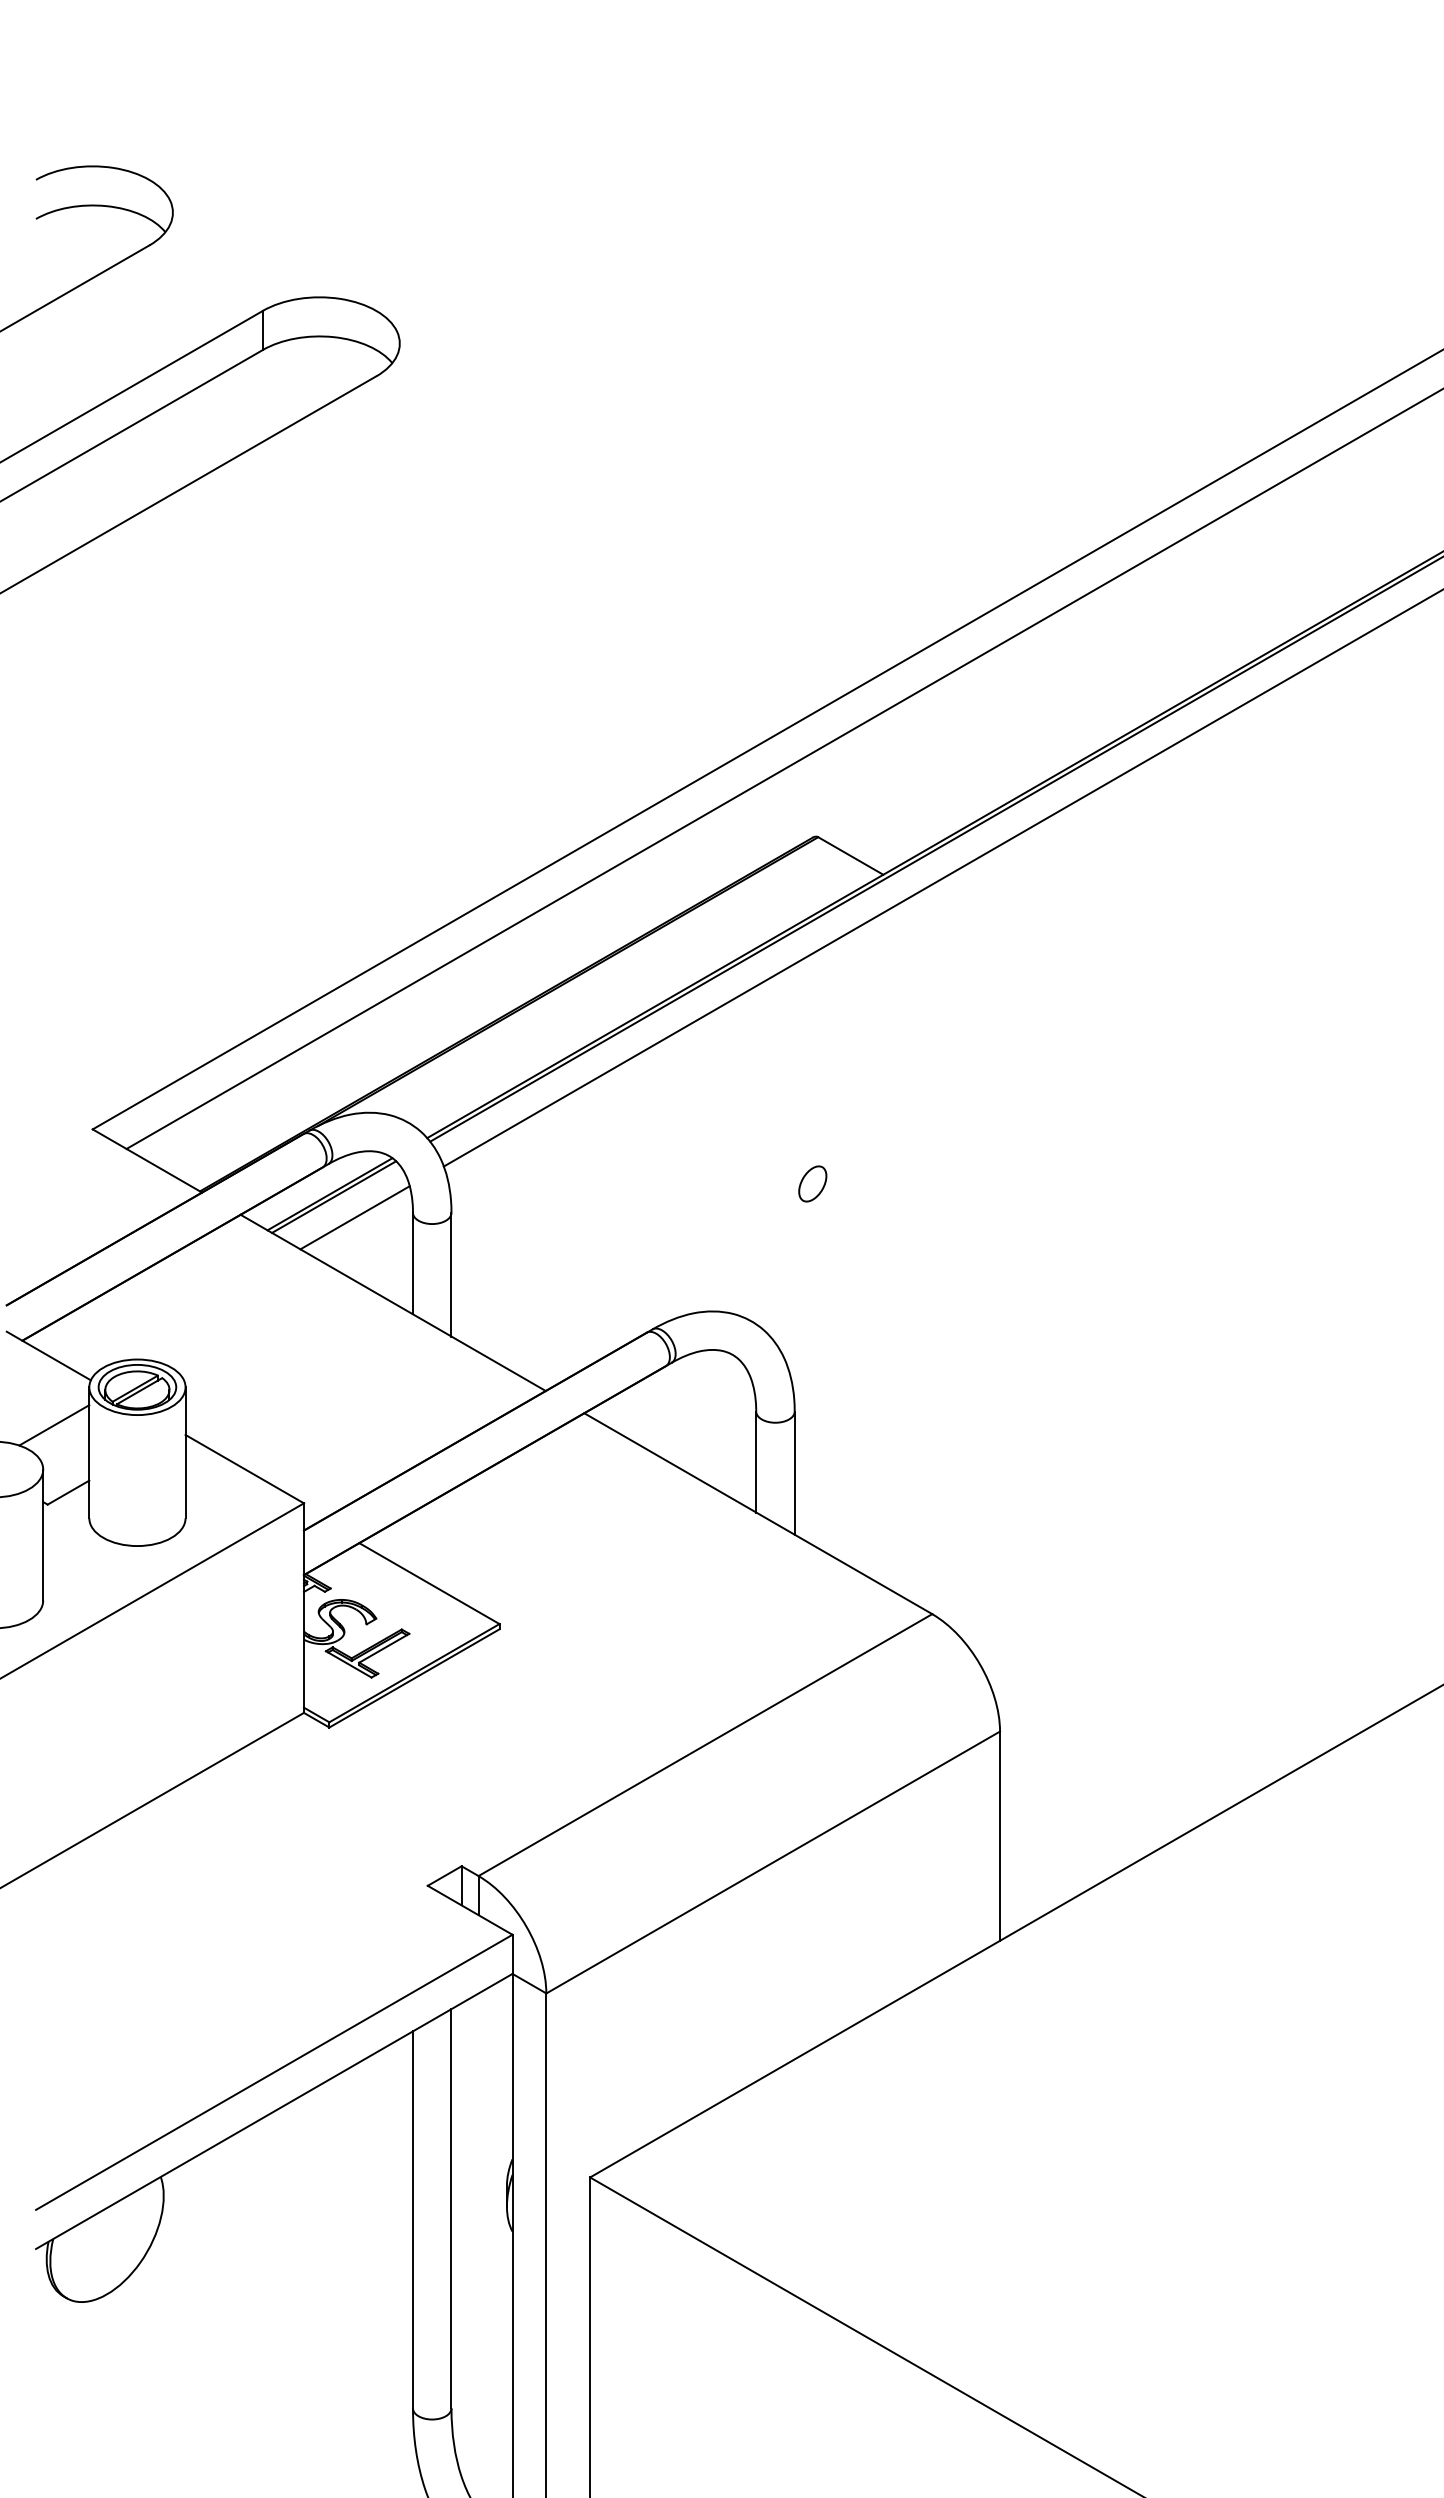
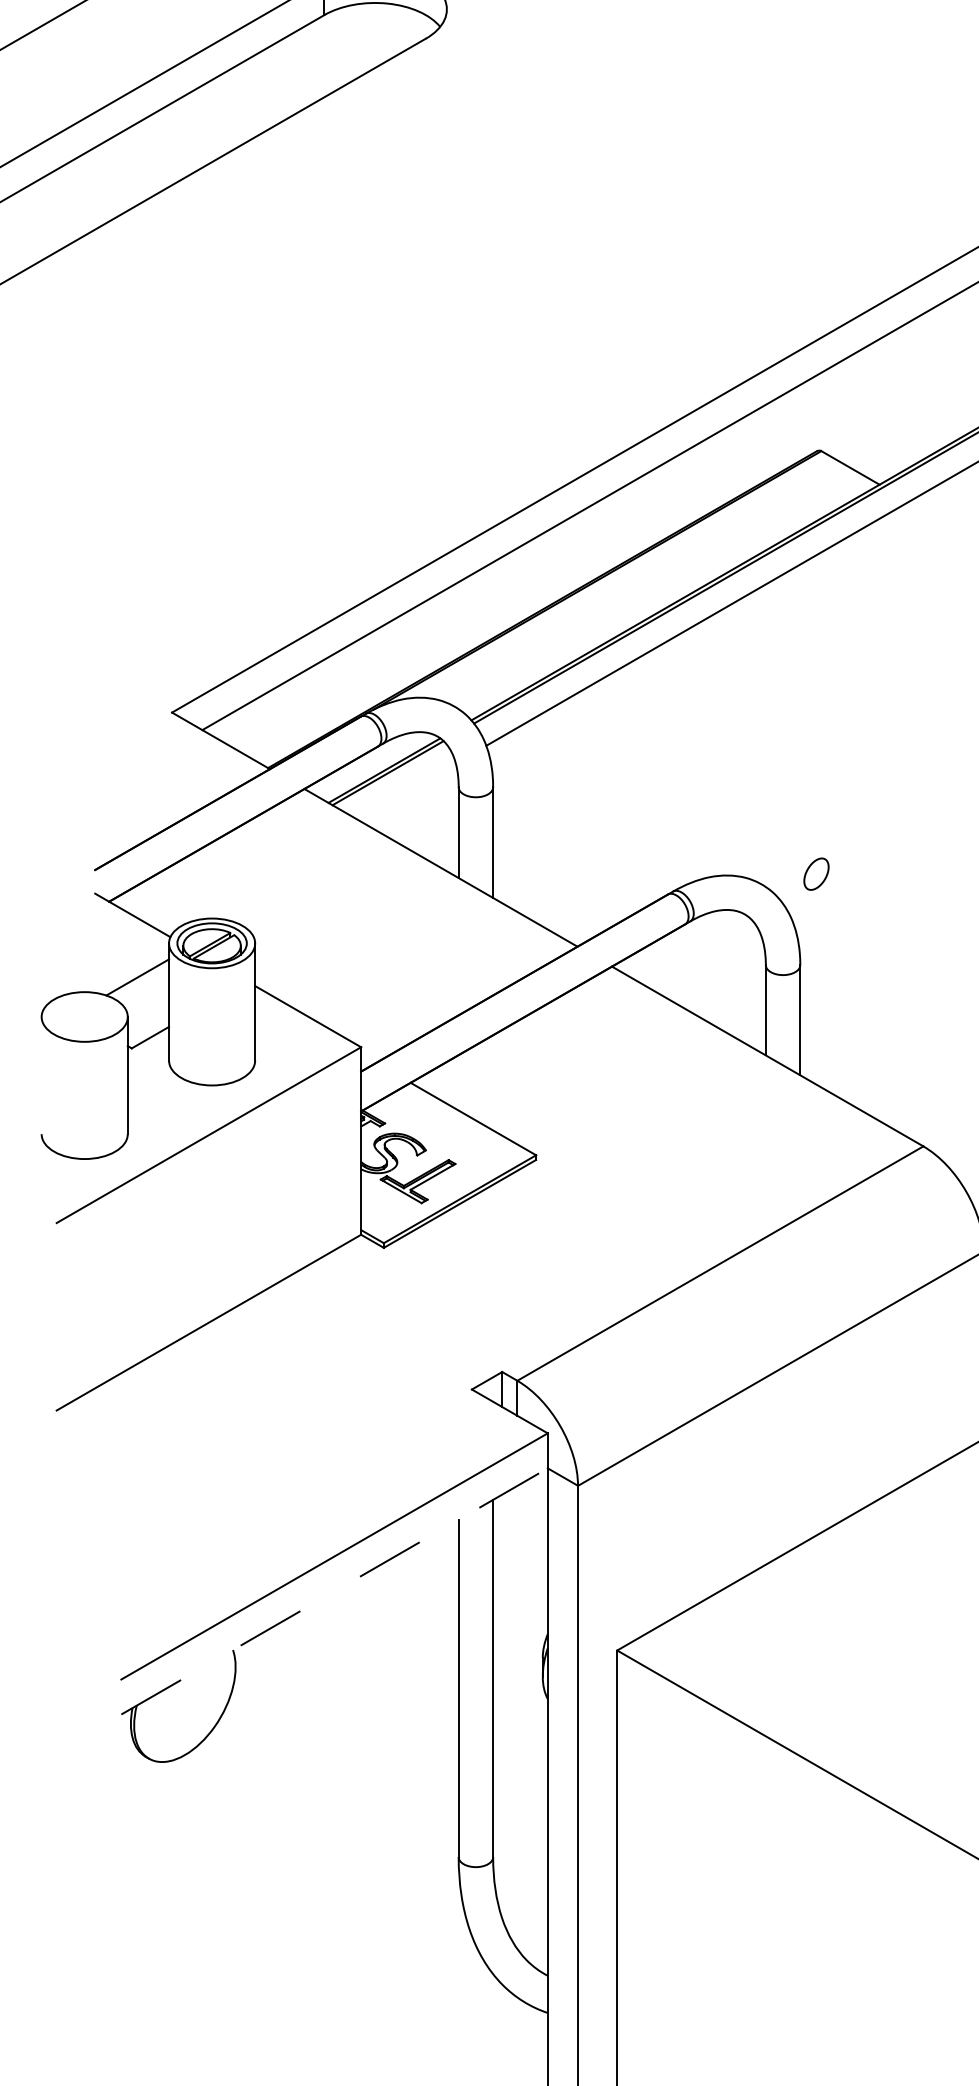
part: (812, 1183) -> (816, 873), moved
line: (354, 1217) -> (406, 791), removed
line: (274, 2111) -> (334, 1591), solid -> dashed

